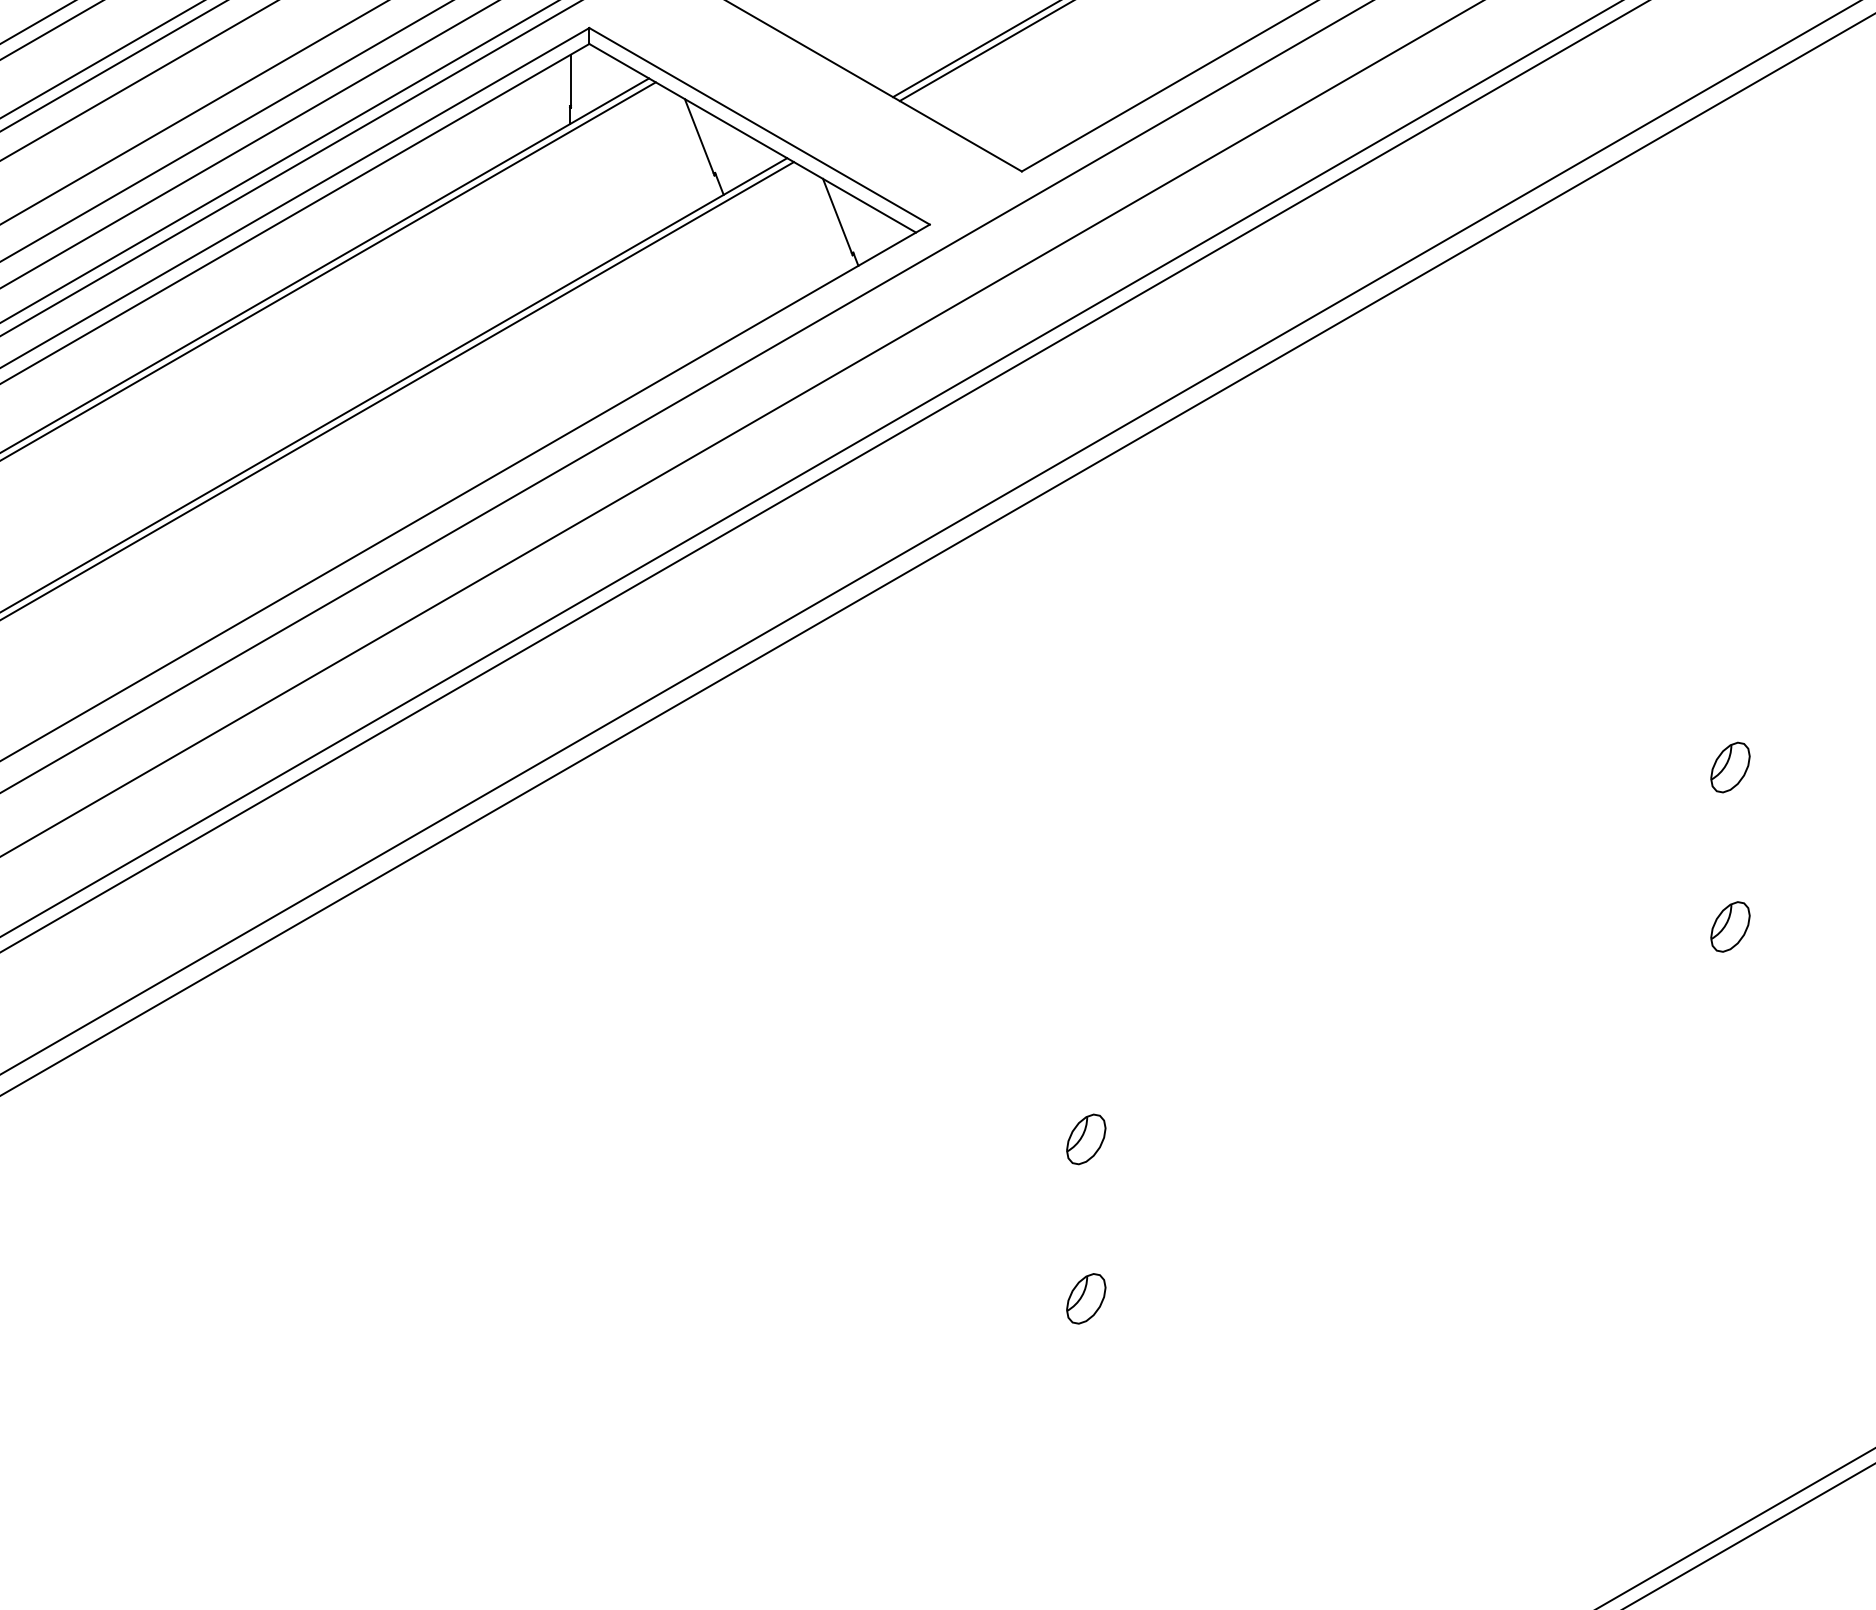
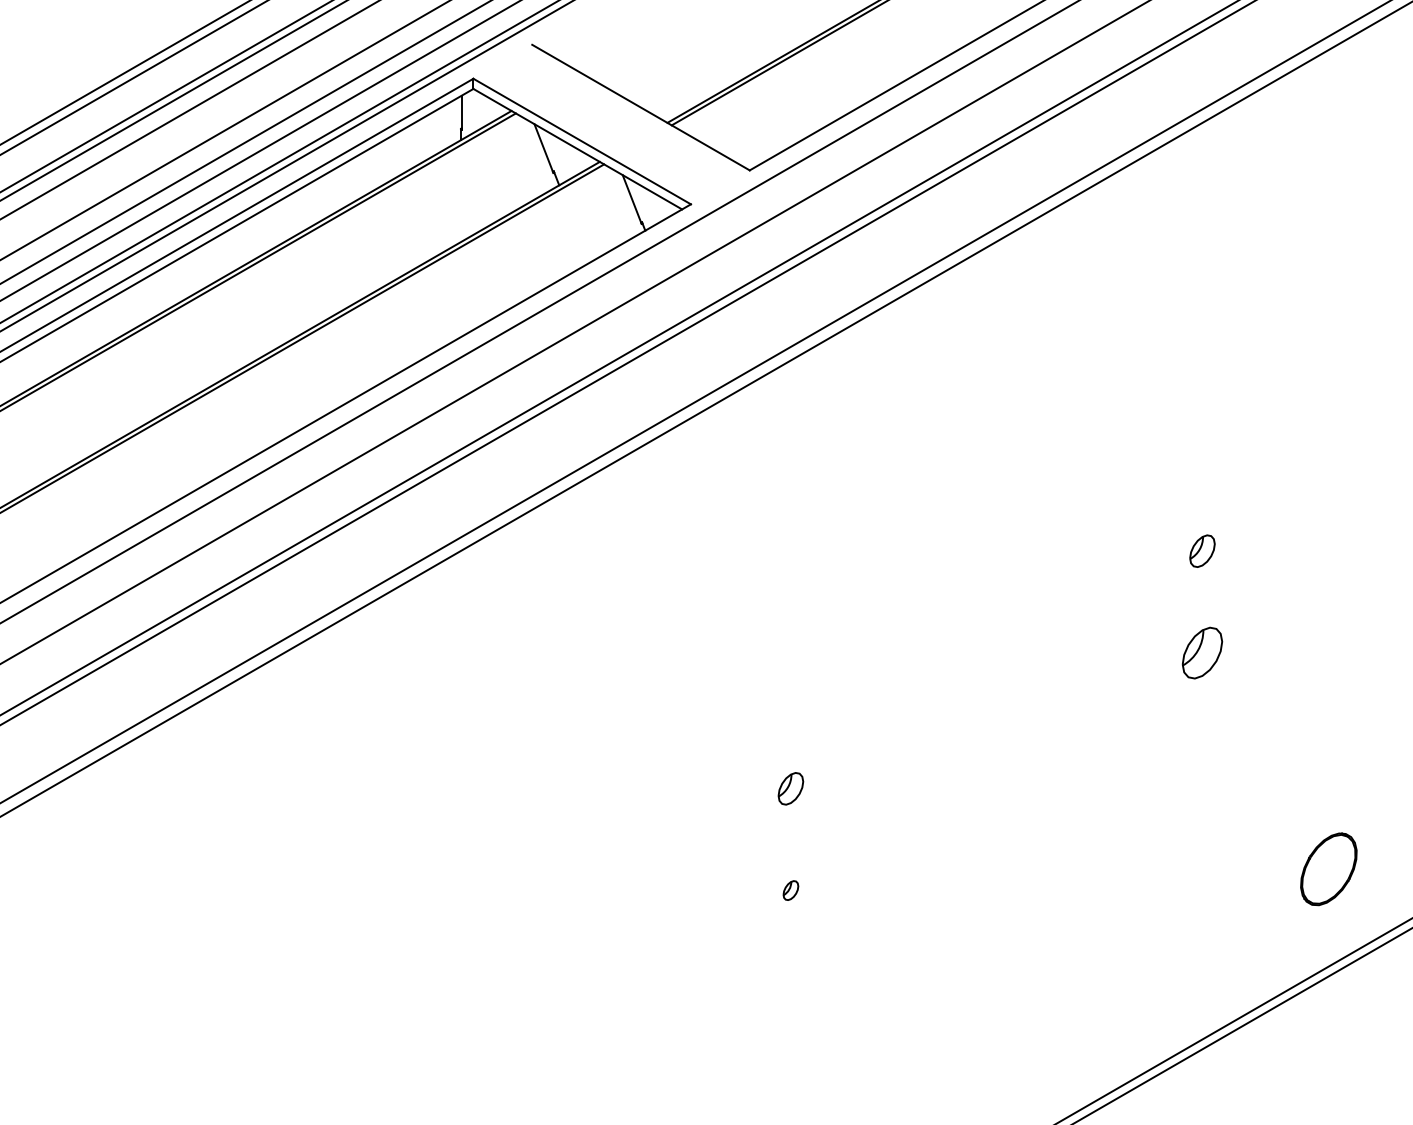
part: (1730, 926) -> (1202, 652), size x1.6
part: (1085, 1298) -> (790, 890), size x0.6

